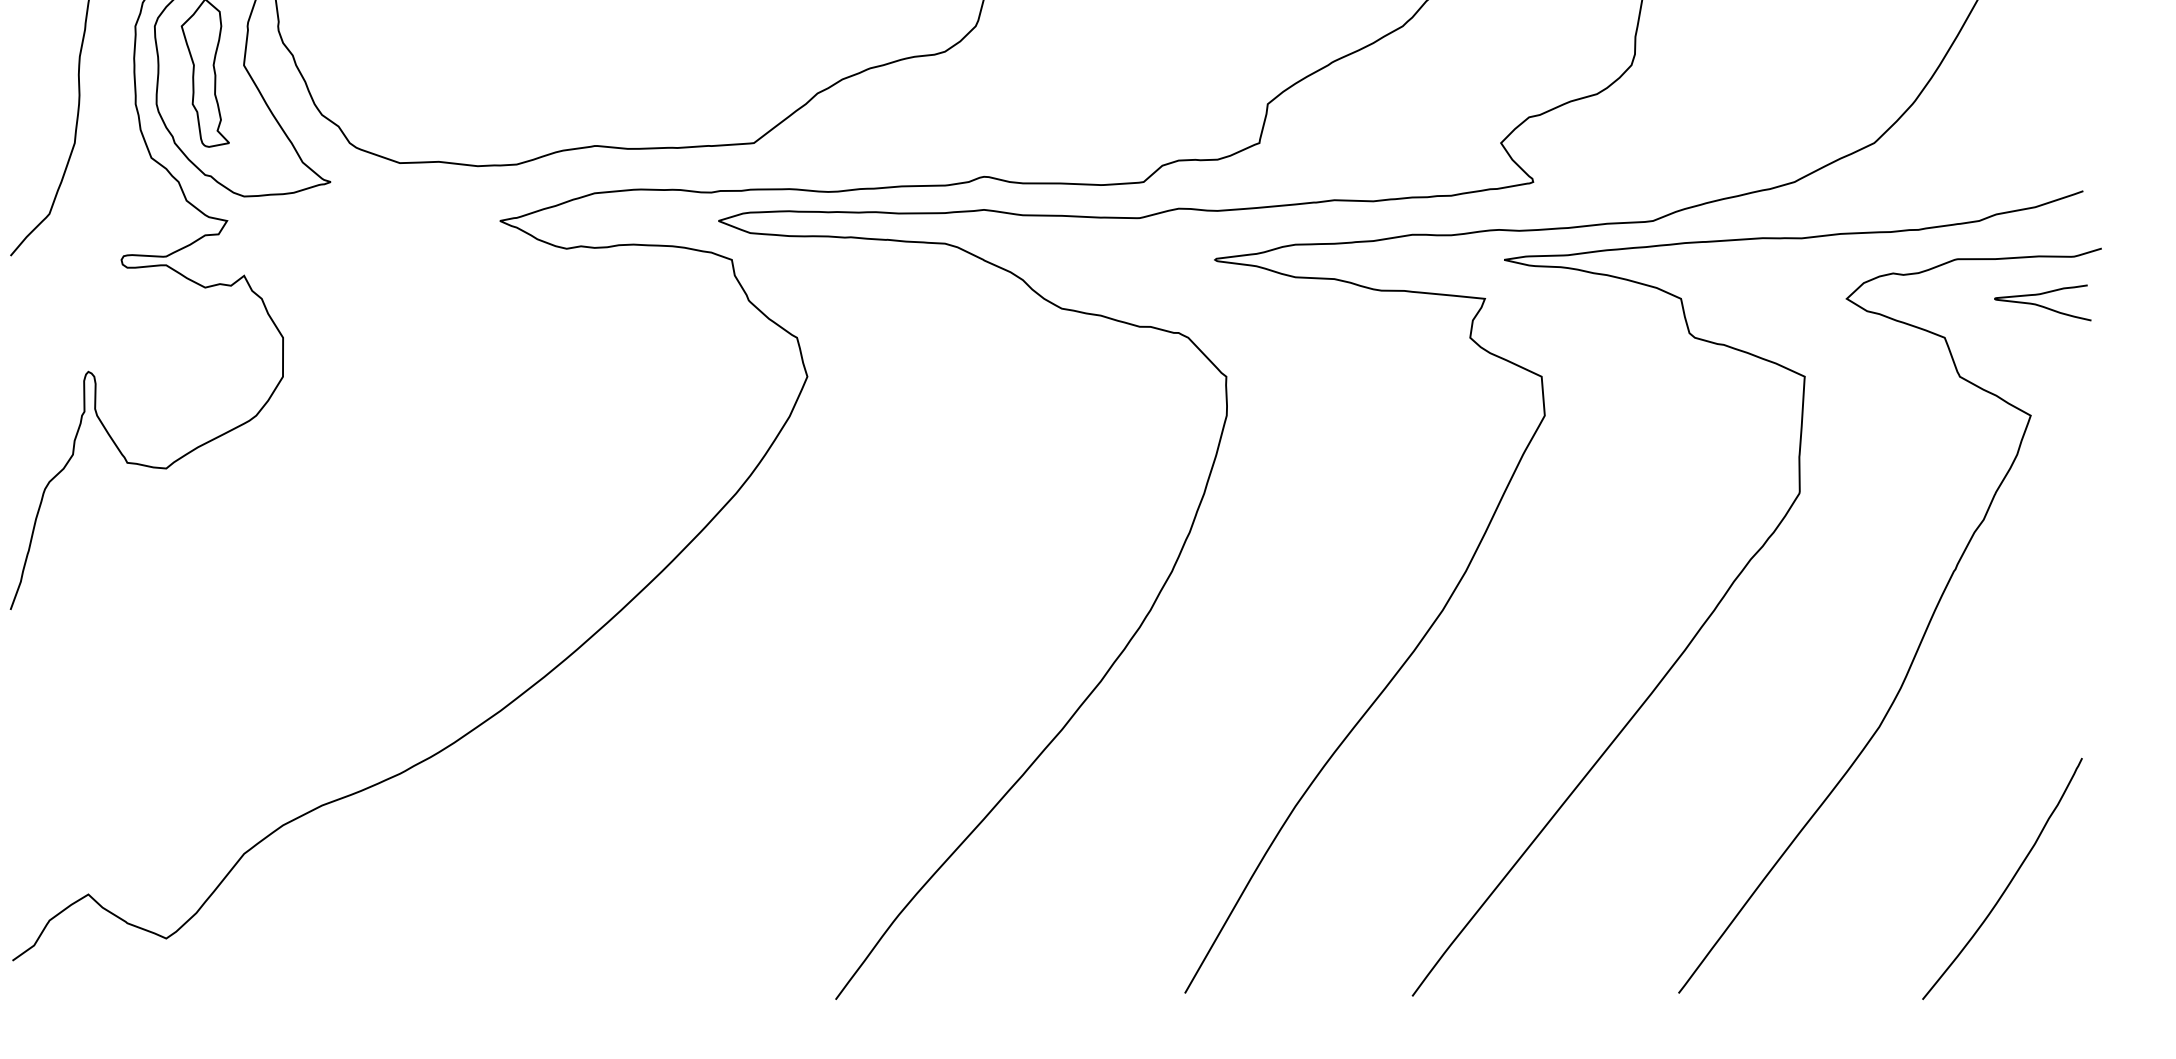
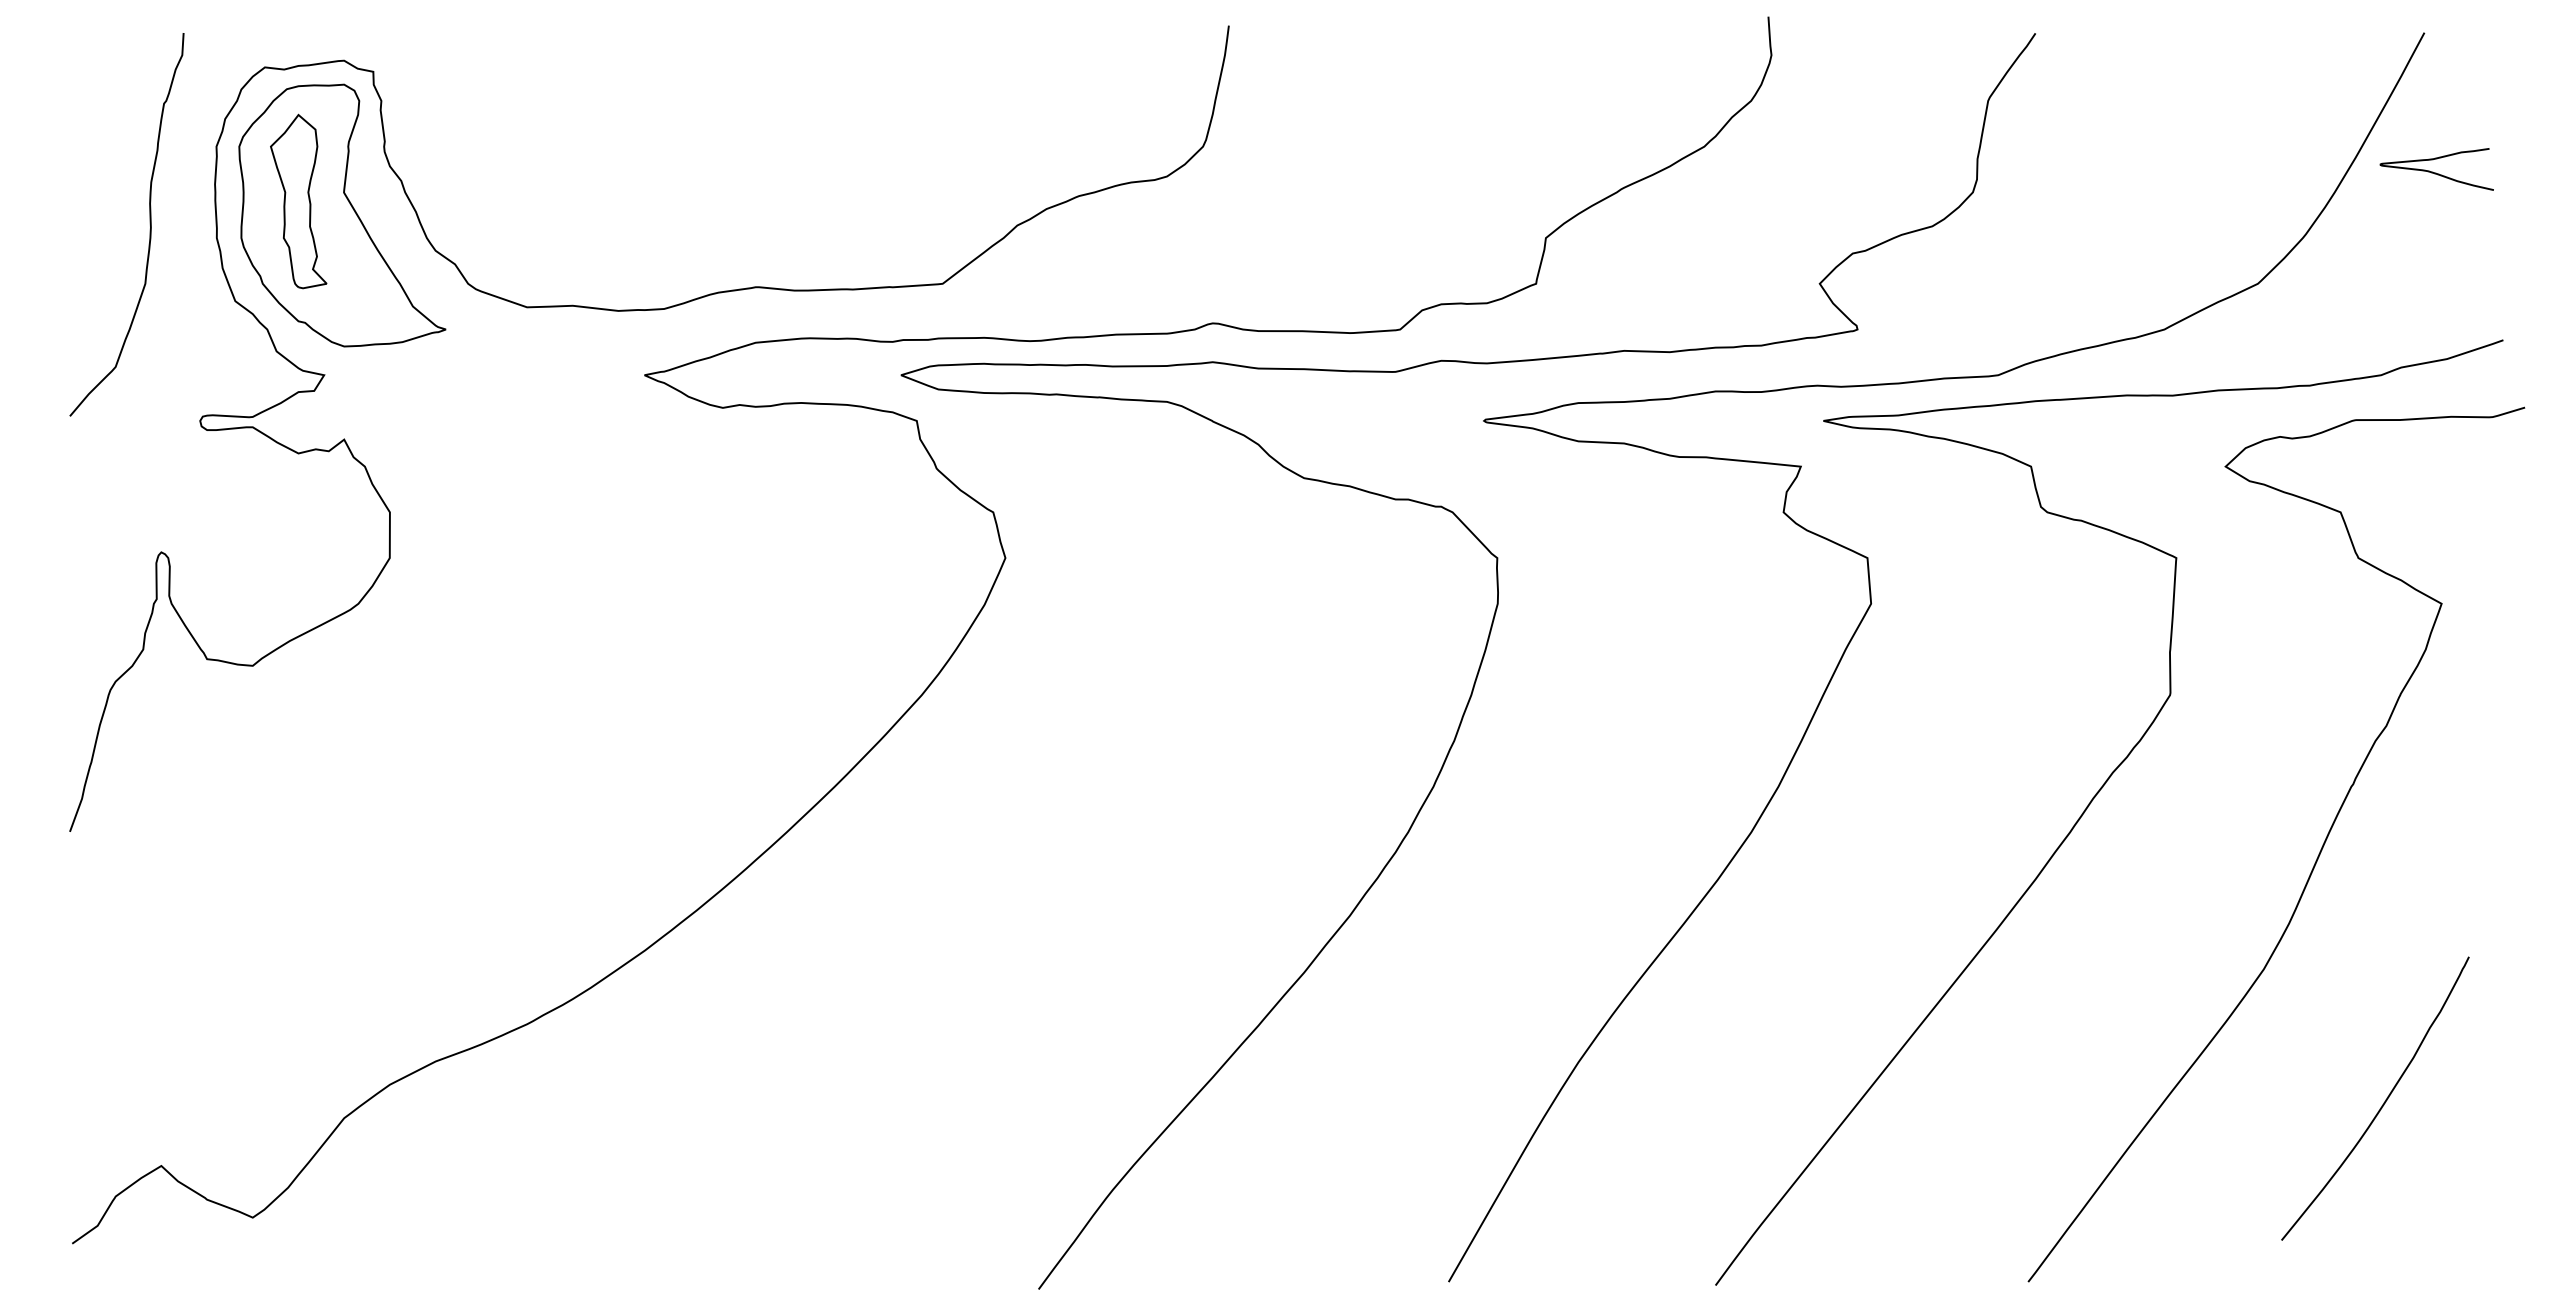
curve: (2042, 305) -> (2436, 172), moved
curve: (2009, 882) -> (2383, 1102), moved

